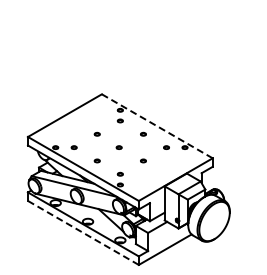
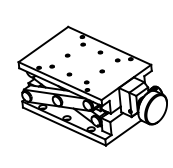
line: (157, 126) -> (109, 46), dashed -> solid
part: (118, 147) -> (83, 63), removed
line: (83, 232) -> (64, 126), dashed -> solid

